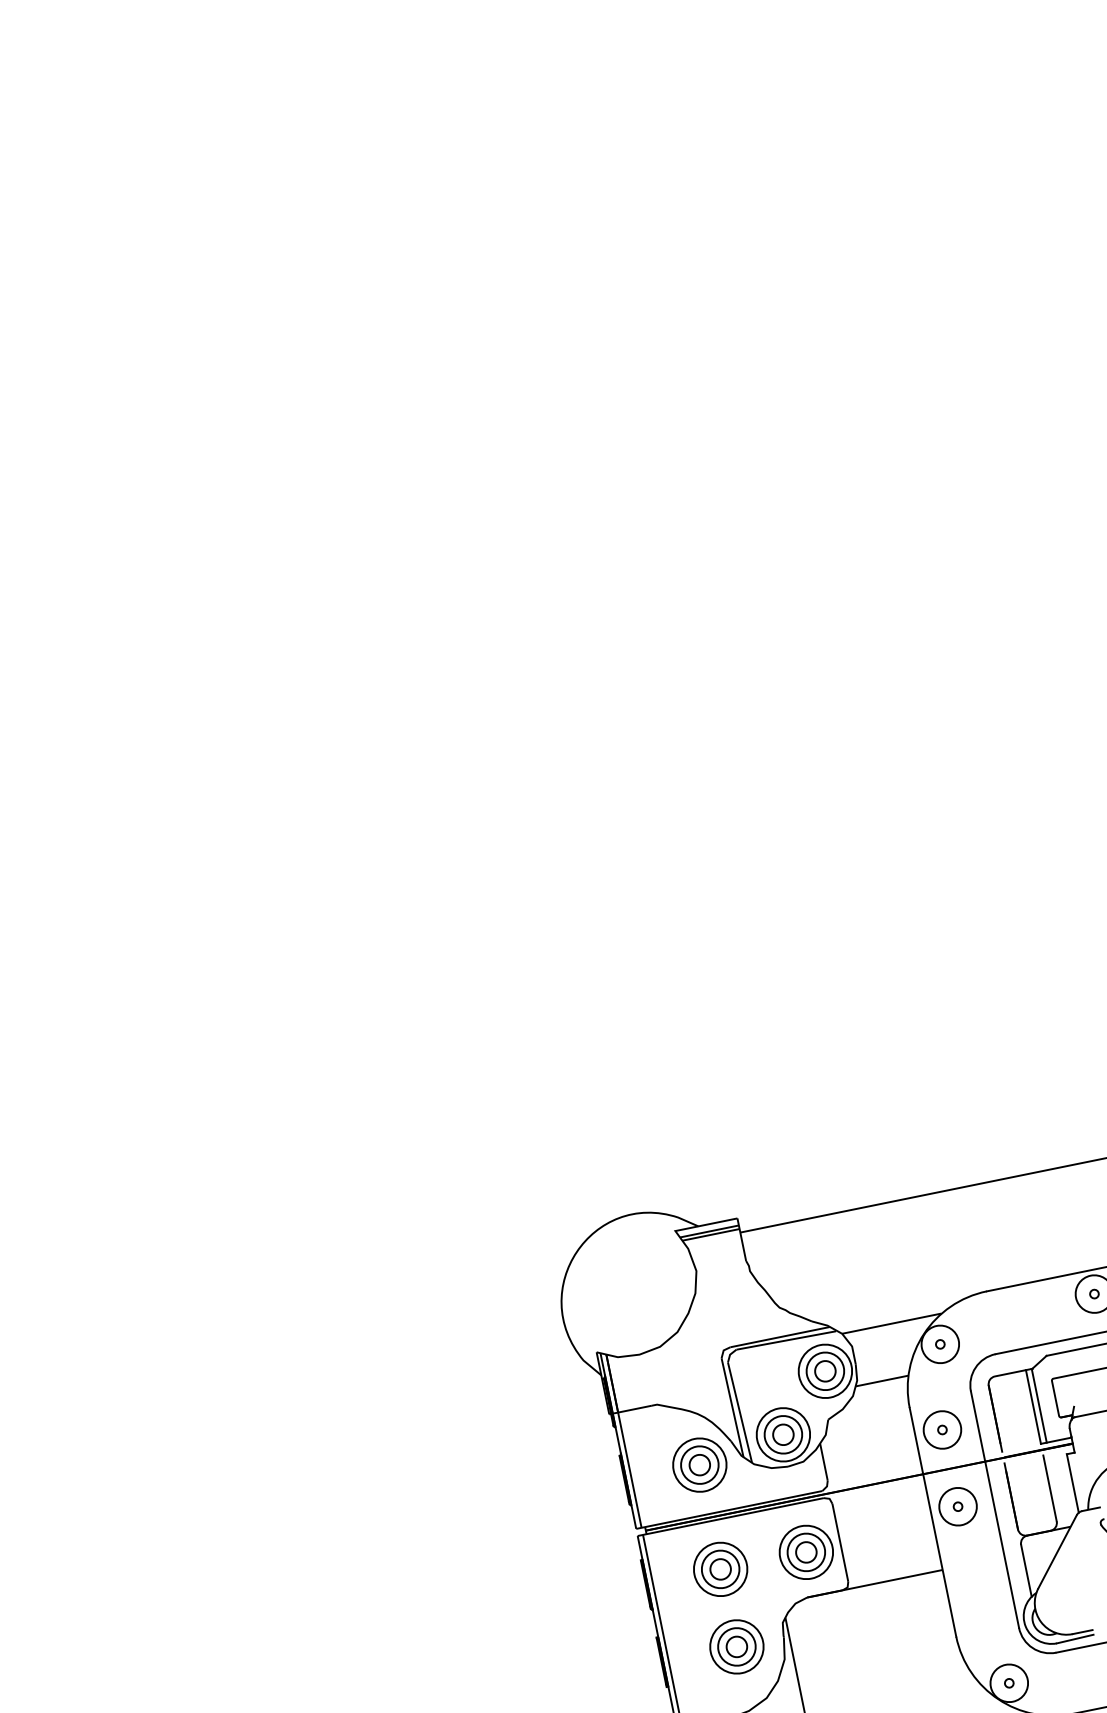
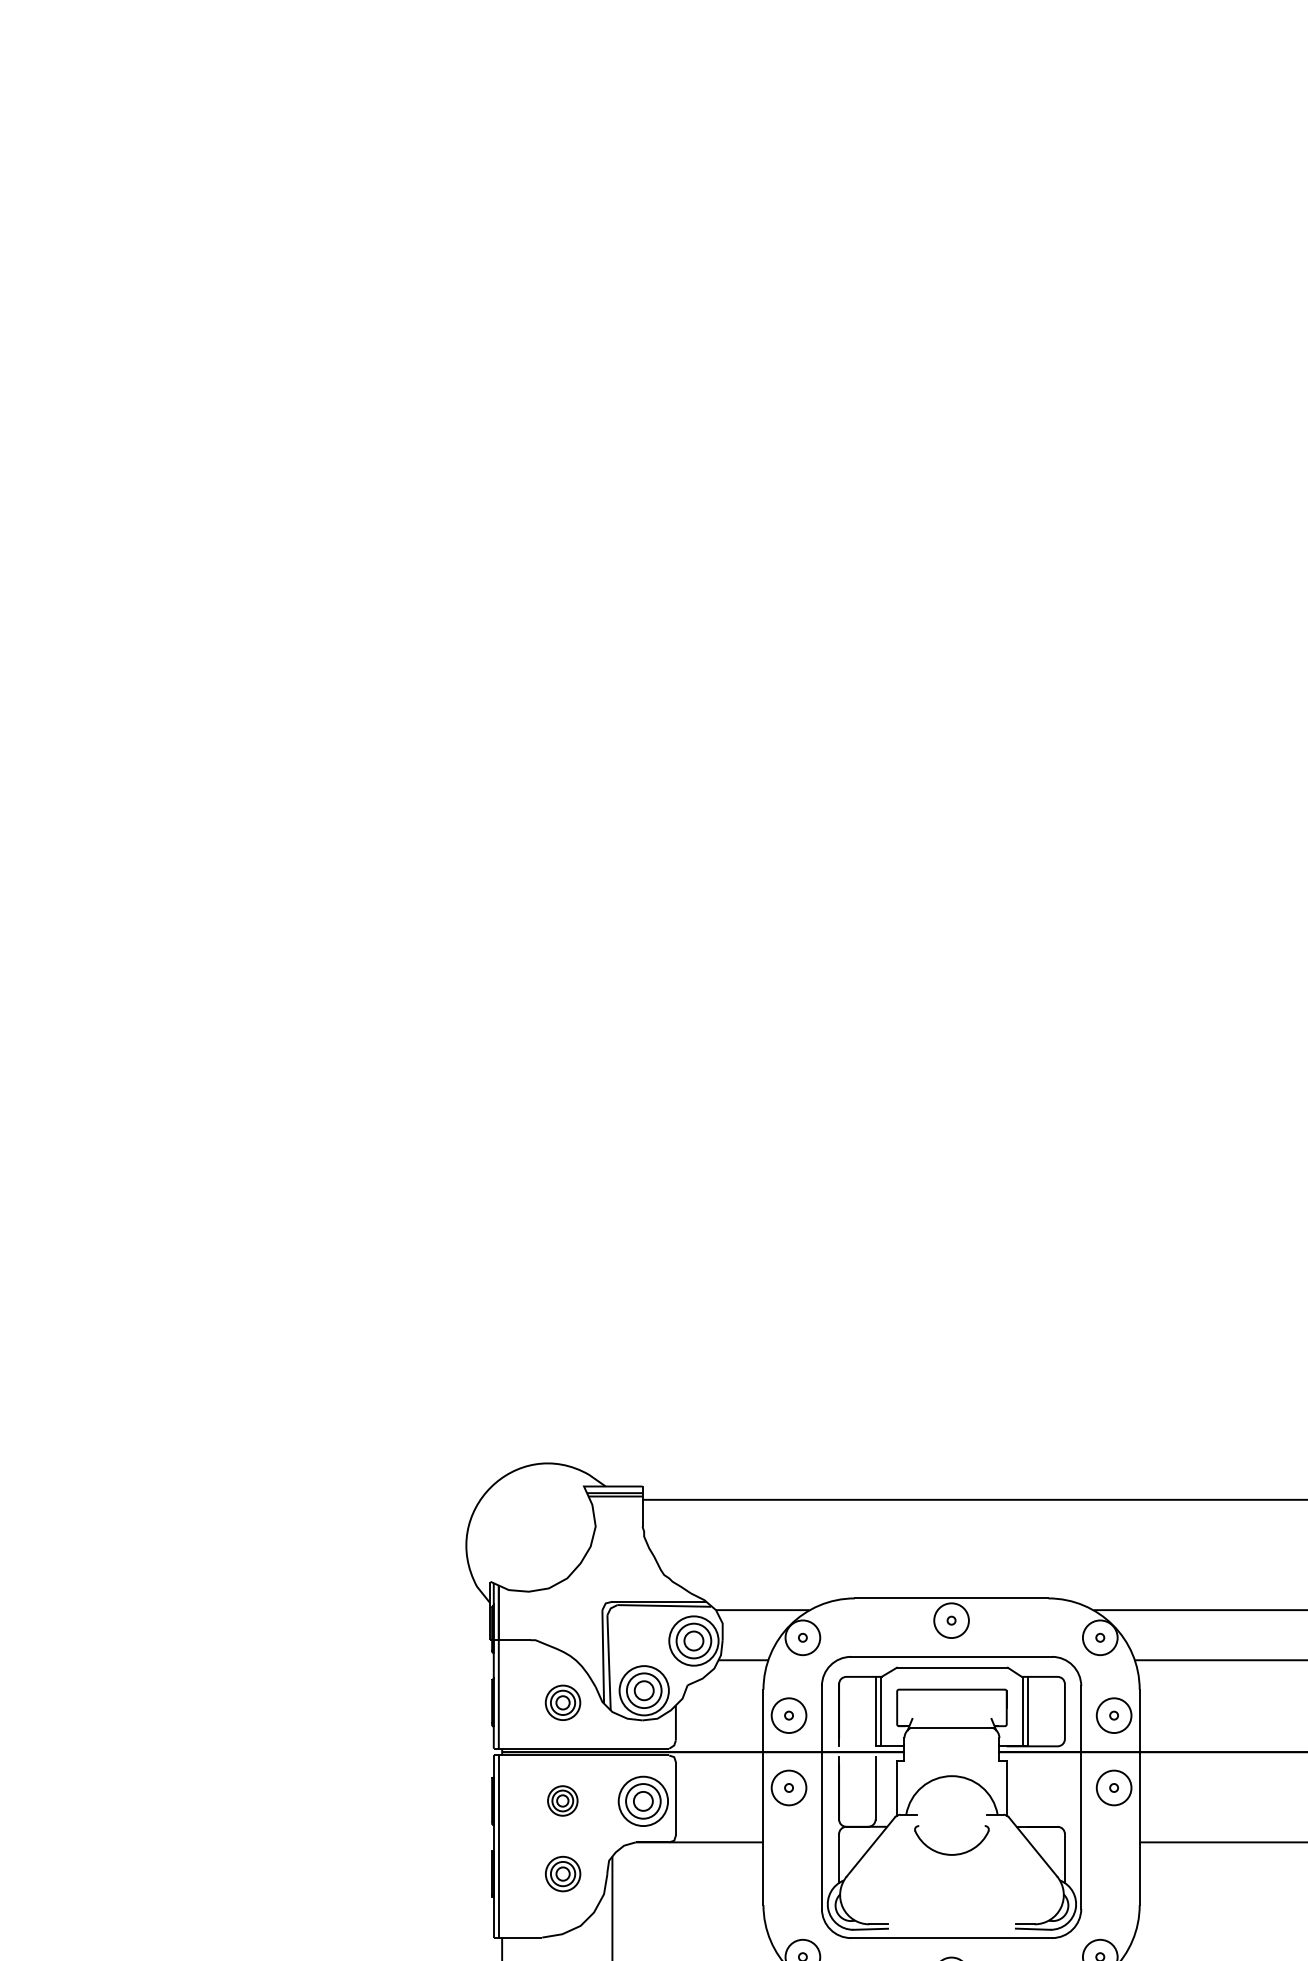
part: (699, 1464) -> (562, 1702), size x0.7
part: (720, 1568) -> (562, 1800), size x0.6
part: (736, 1646) -> (562, 1873), size x0.7

